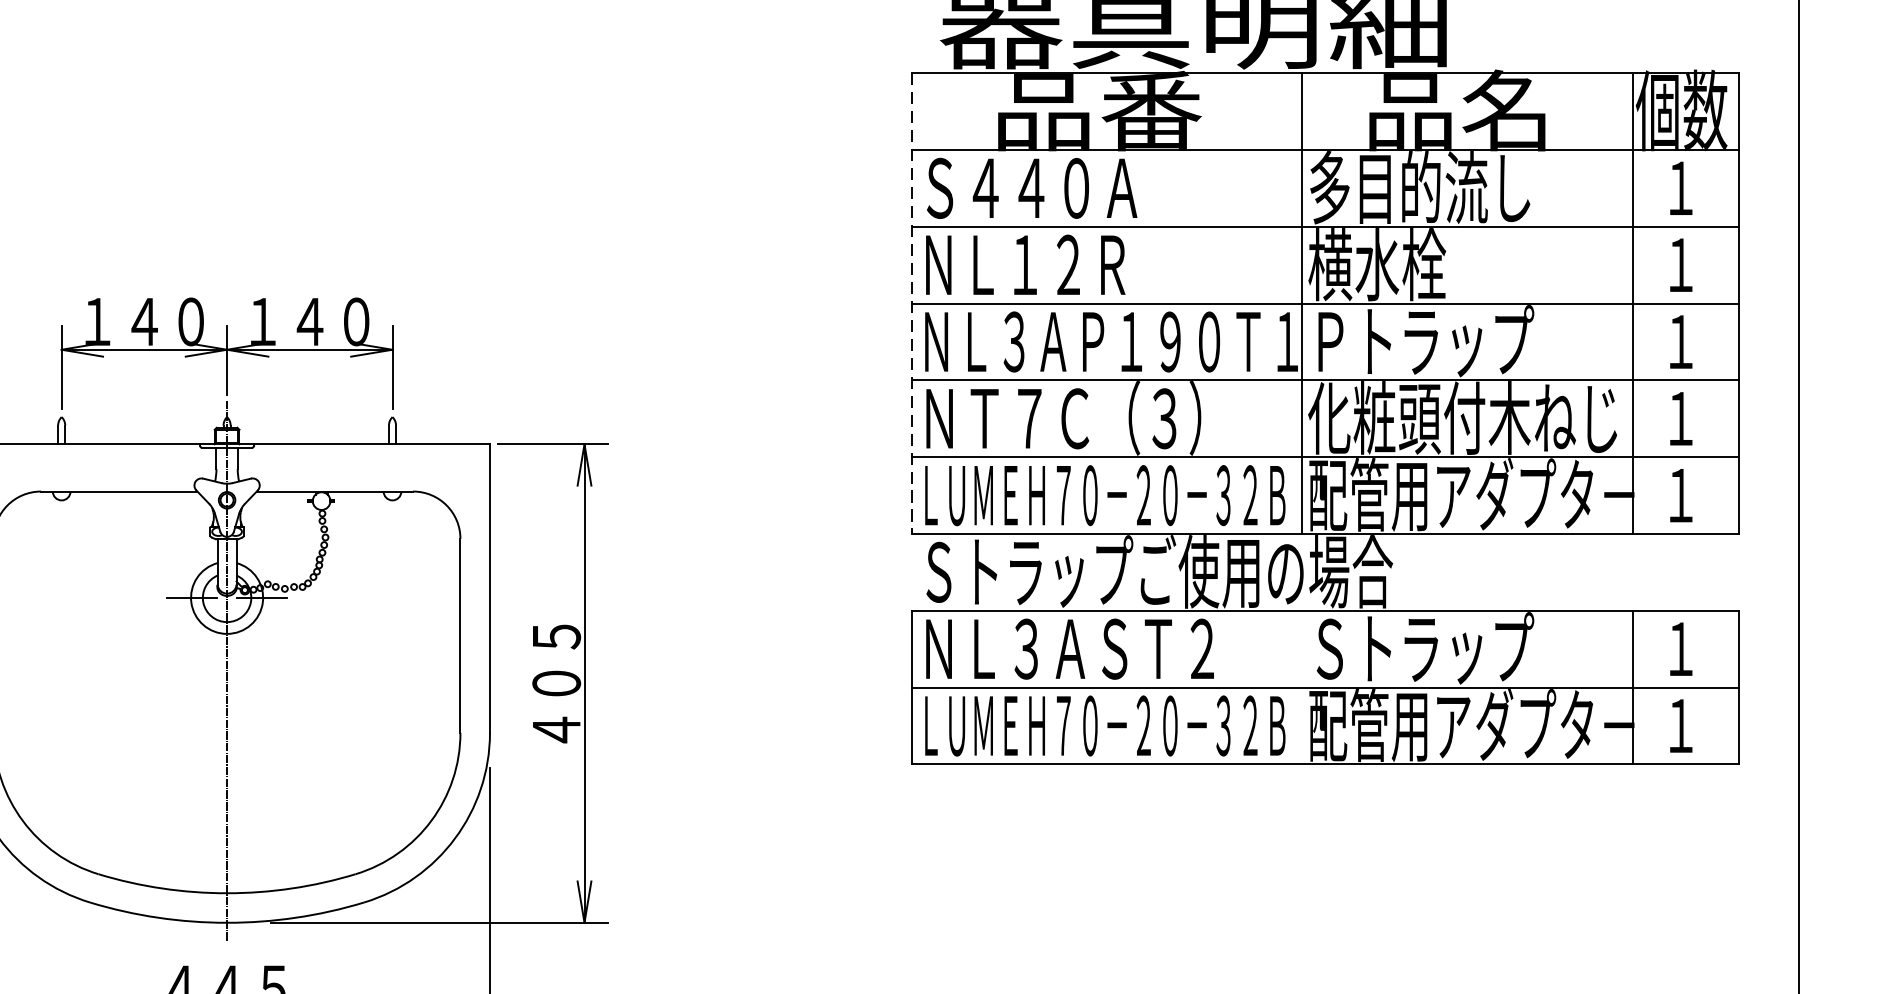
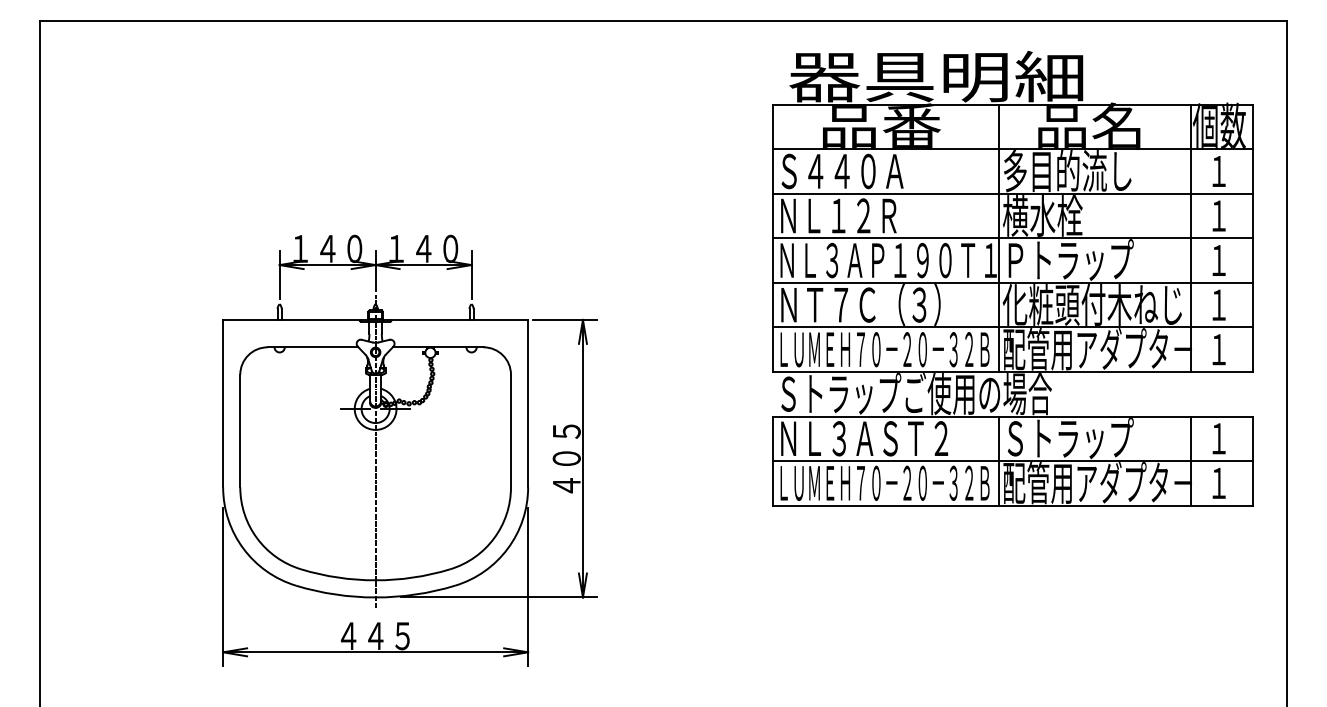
line: (912, 303) -> (773, 238), dashed -> solid
line: (1302, 686) -> (999, 460), added

